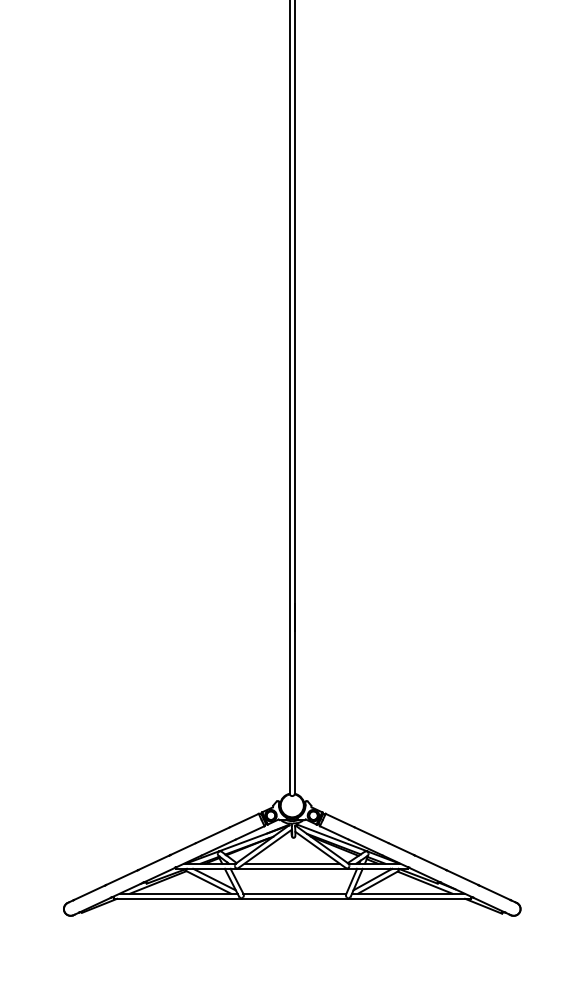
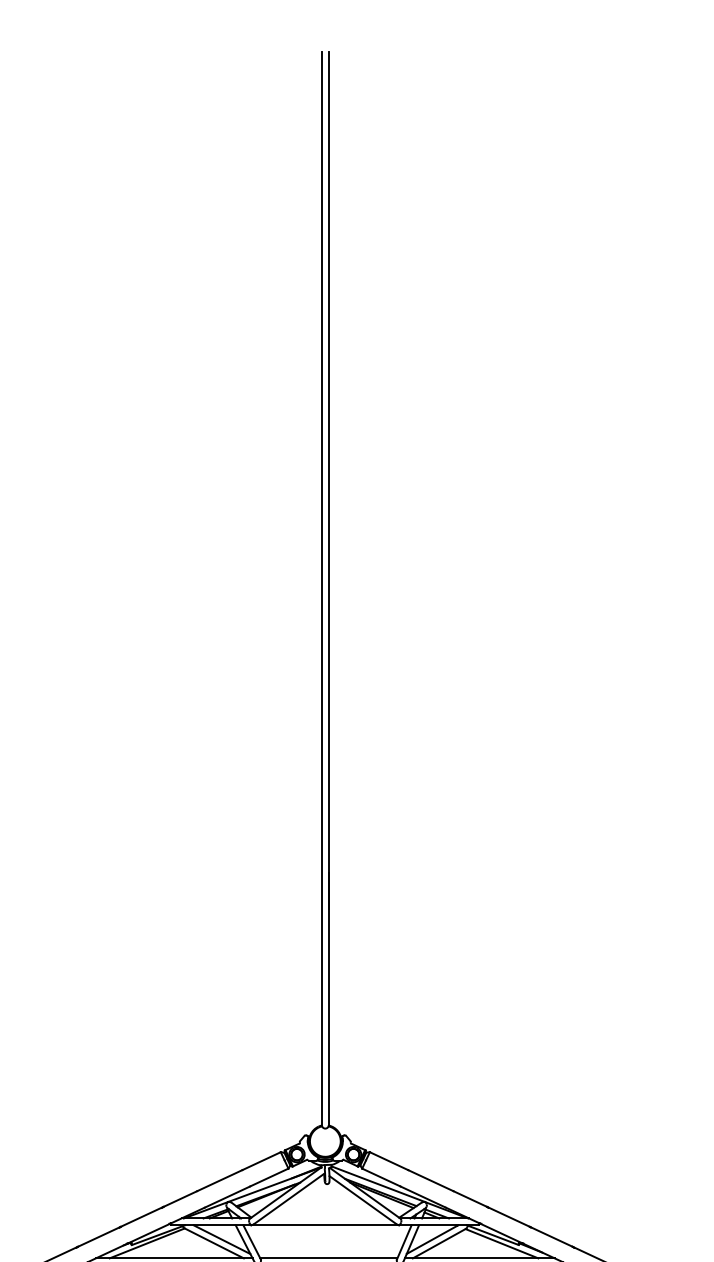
line: (291, 863) -> (324, 1218), removed

